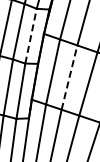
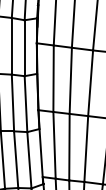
line: (30, 36) -> (24, 48), dashed -> solid
line: (69, 77) -> (70, 80), dashed -> solid

